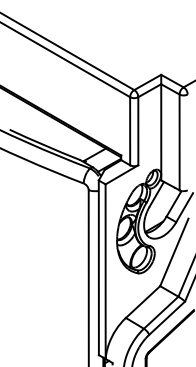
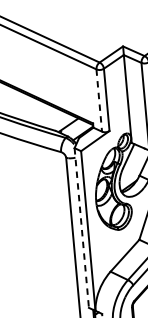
line: (130, 131) -> (99, 100), solid -> dashed
line: (98, 268) -> (81, 228), solid -> dashed

